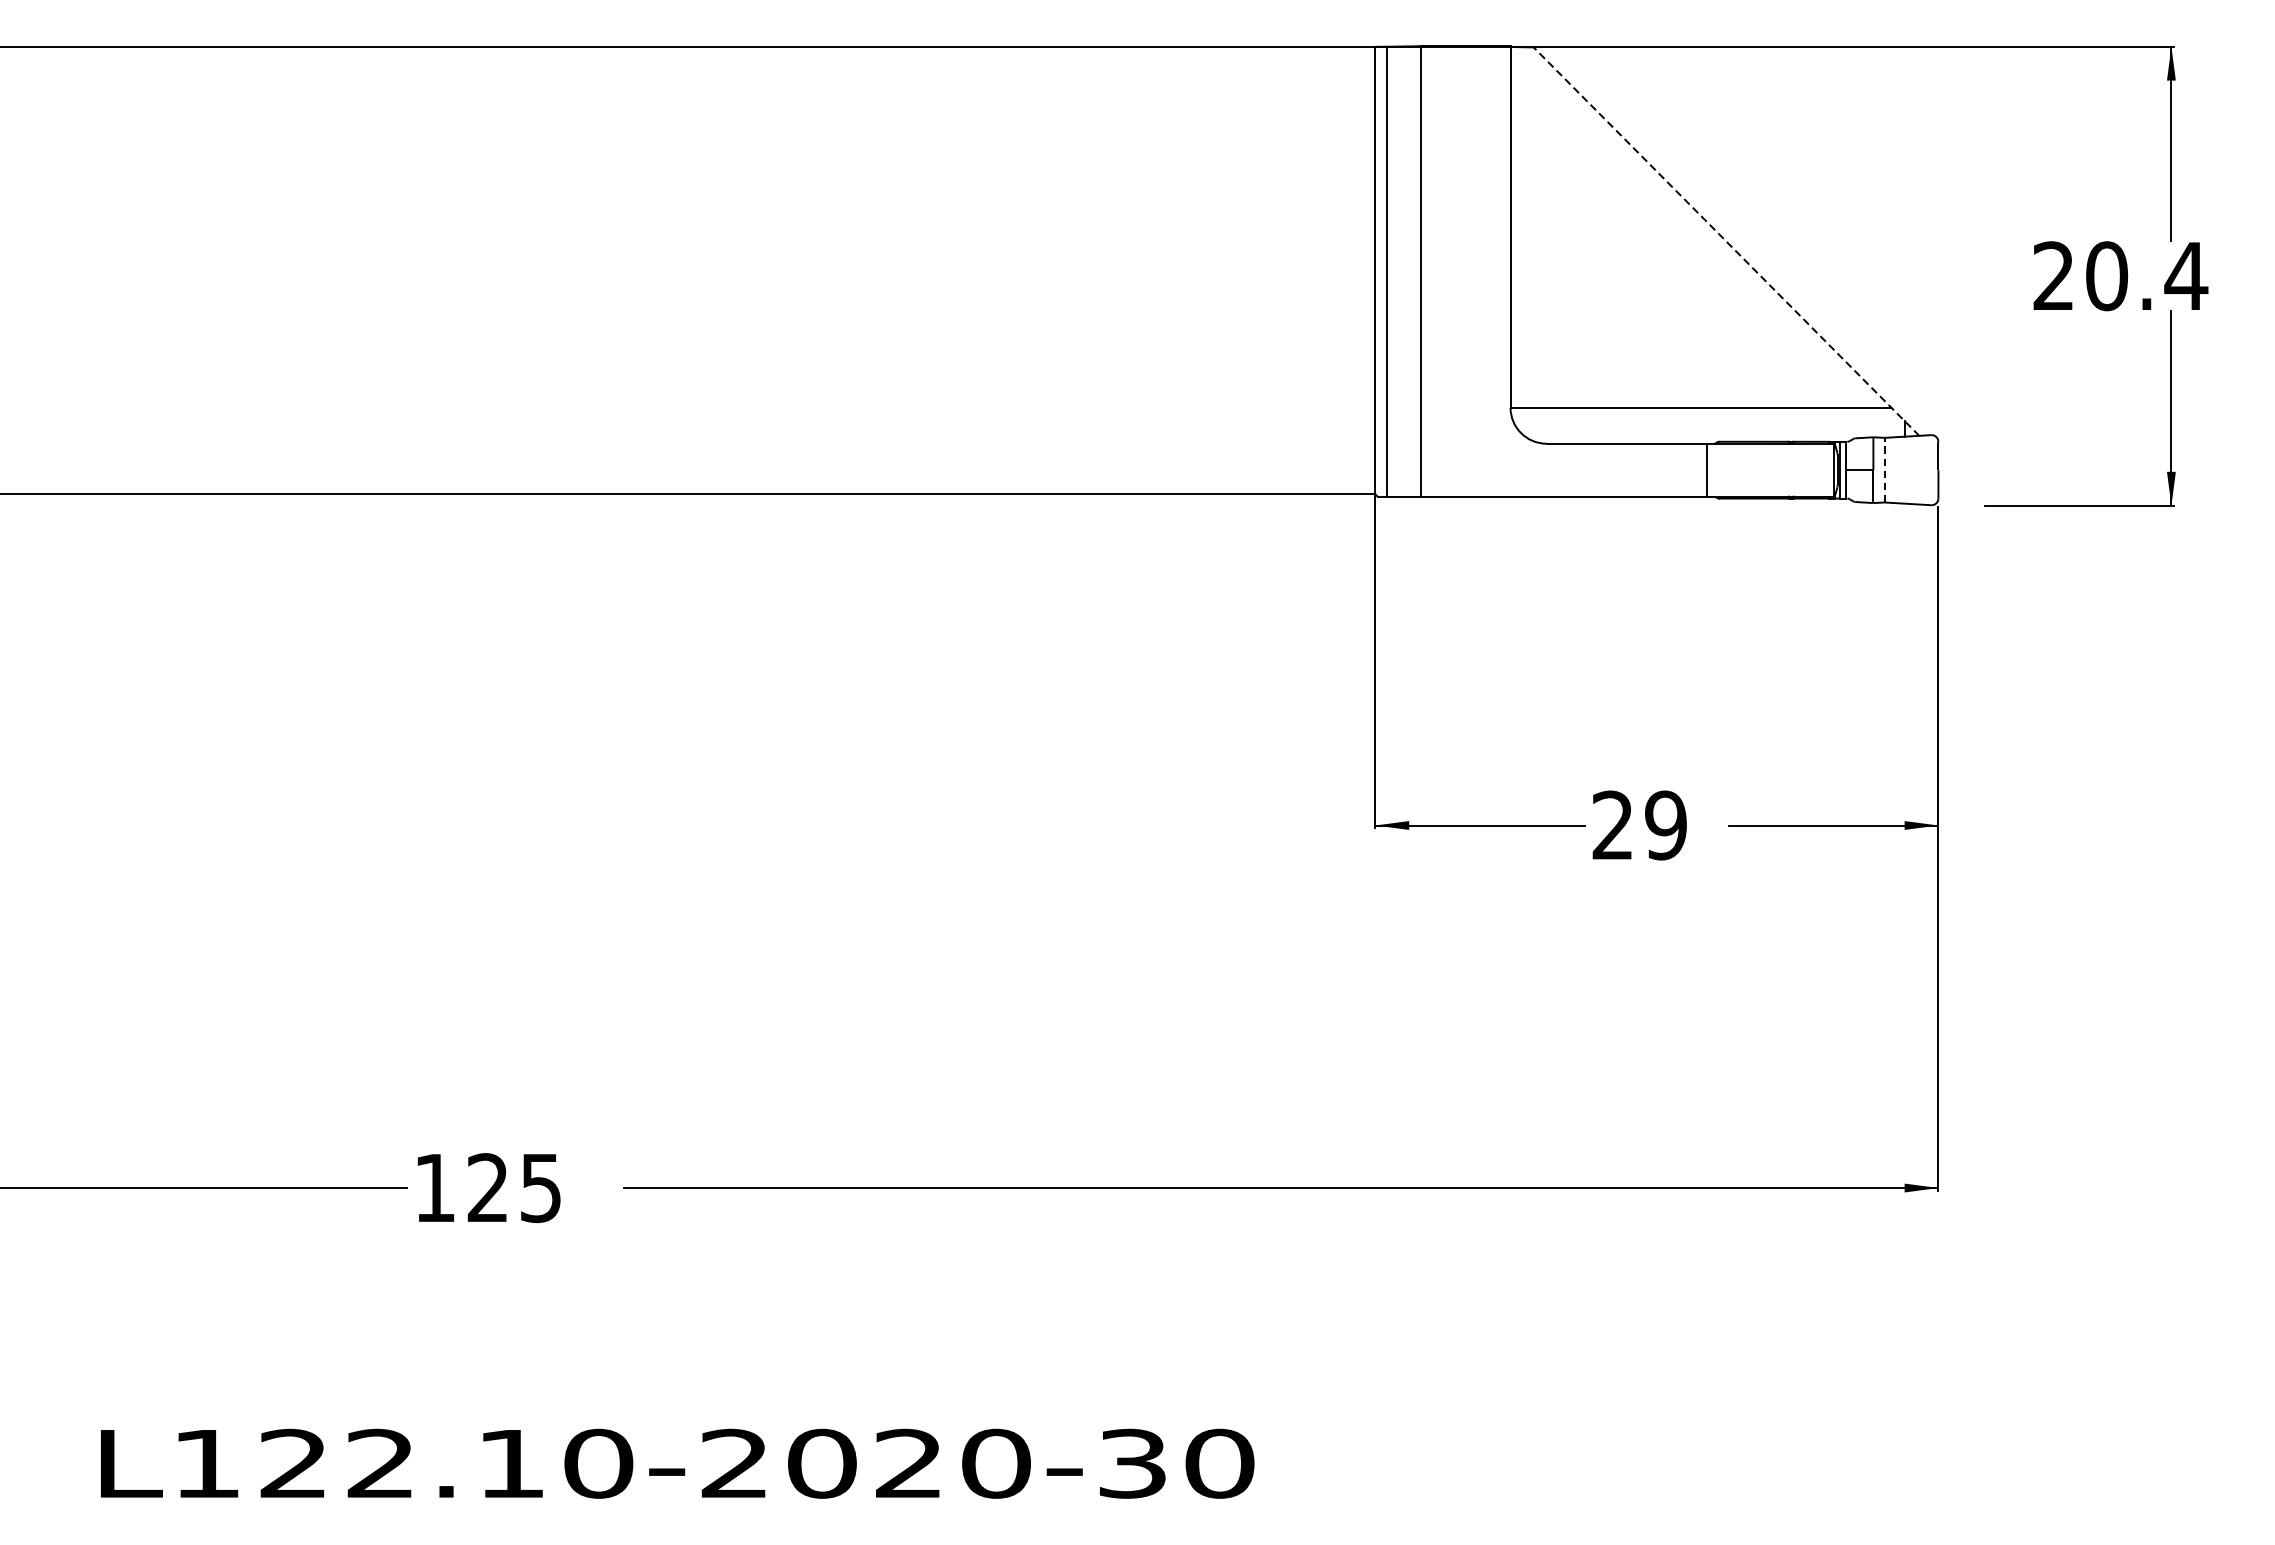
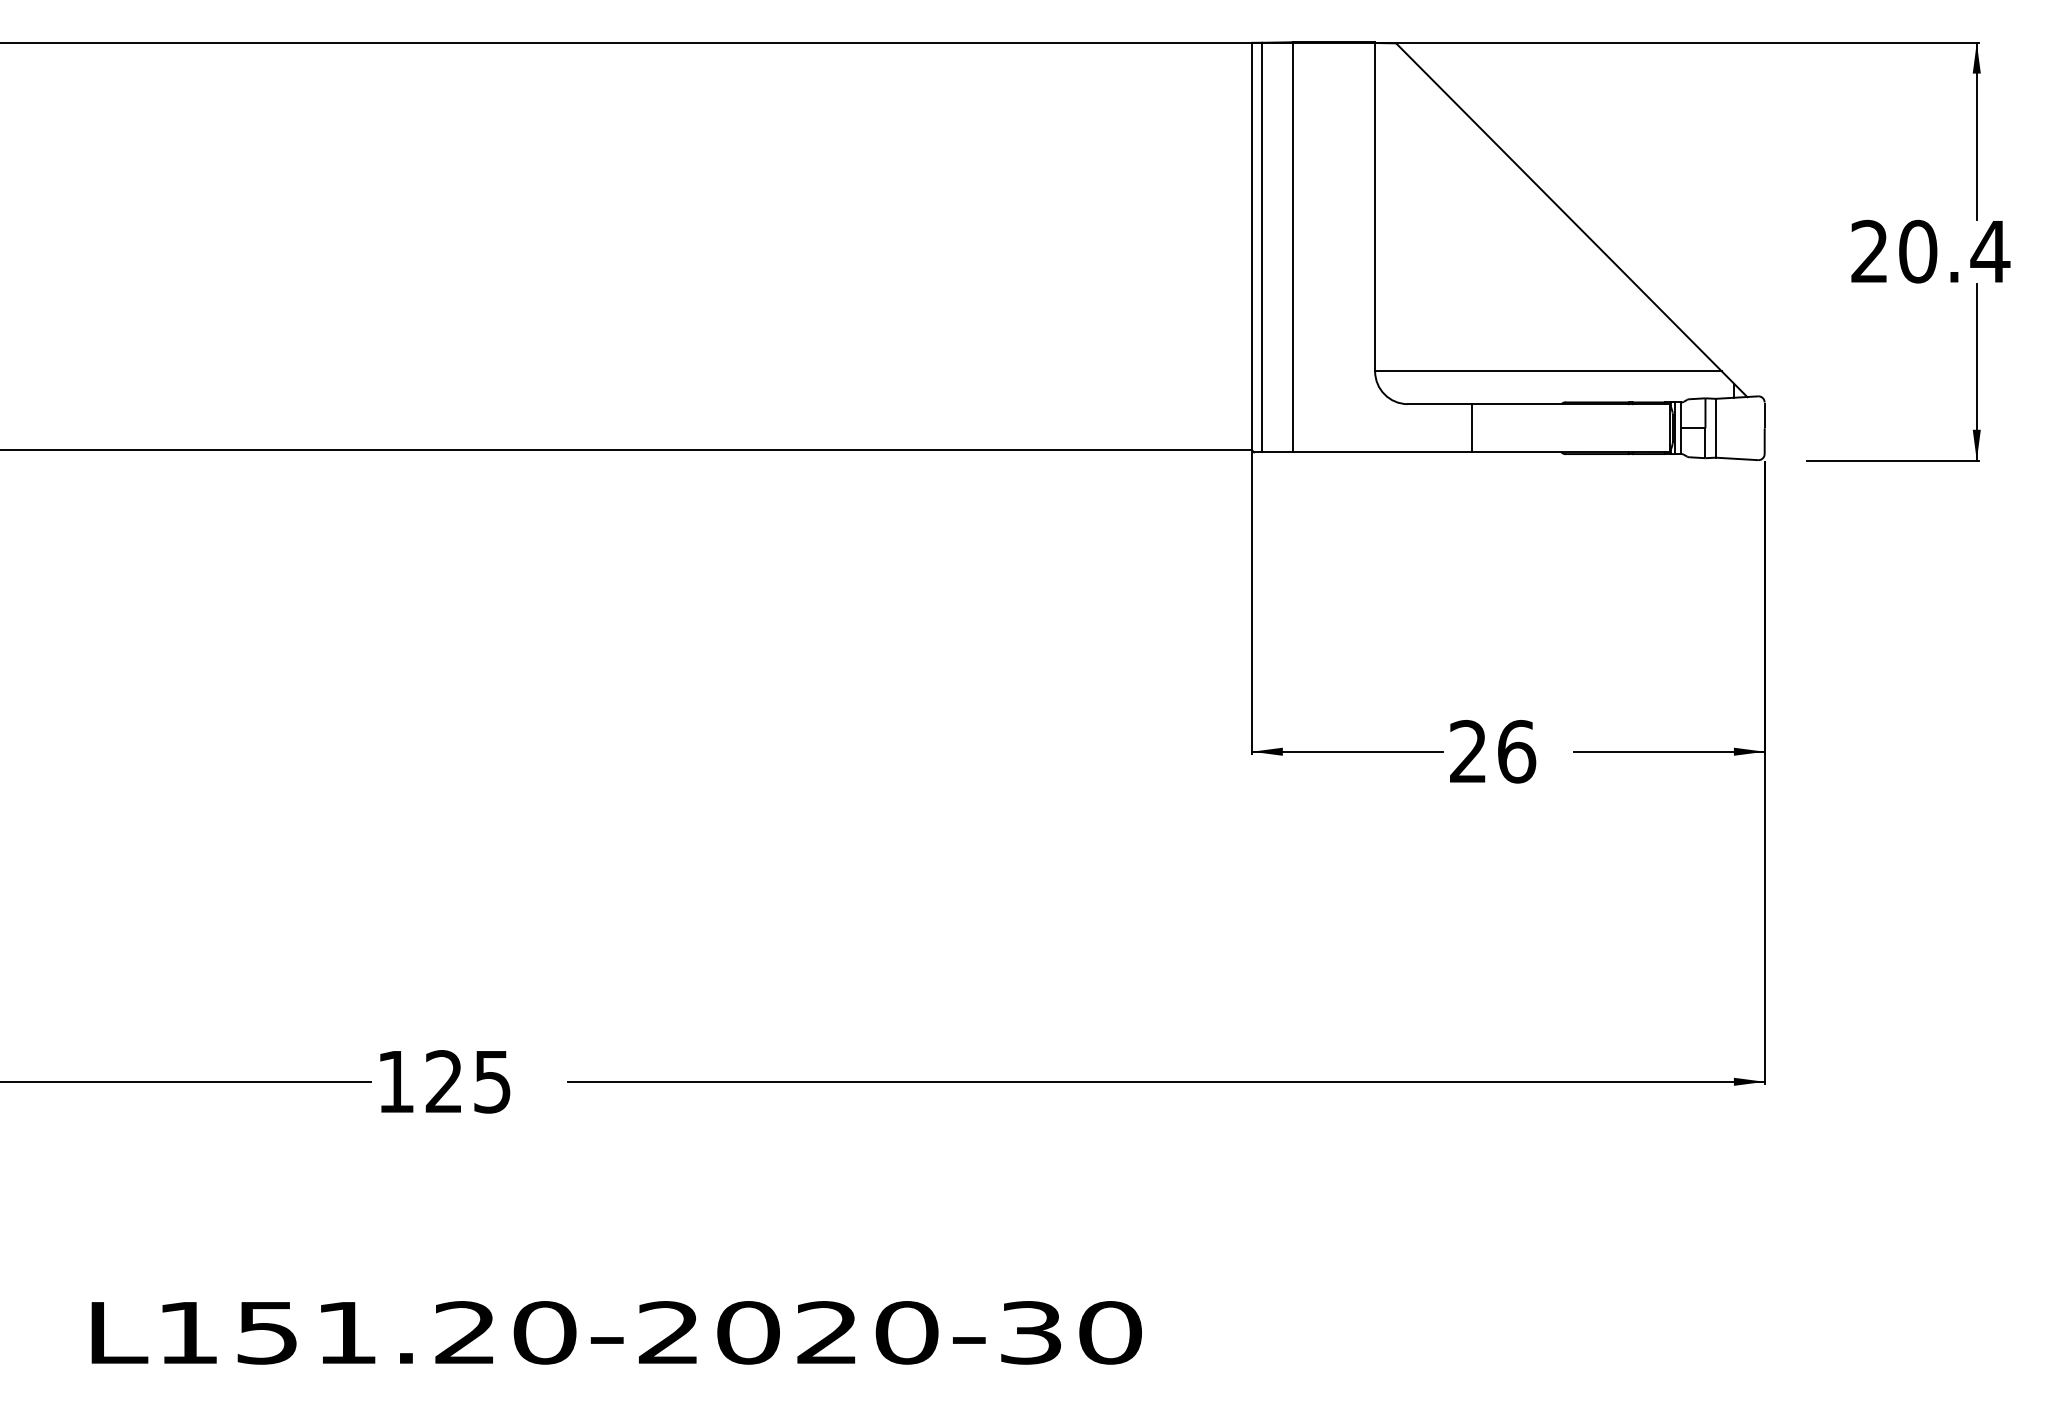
line: (1726, 240) -> (1571, 219), dashed -> solid
line: (1884, 469) -> (1715, 427), dashed -> solid
line: (1707, 470) -> (1472, 428), moved
text: (1665, 825) -> (1516, 751), 29 -> 26
text: (401, 1463) -> (365, 1332), L122.10-2020-30 -> L151.20-2020-30

